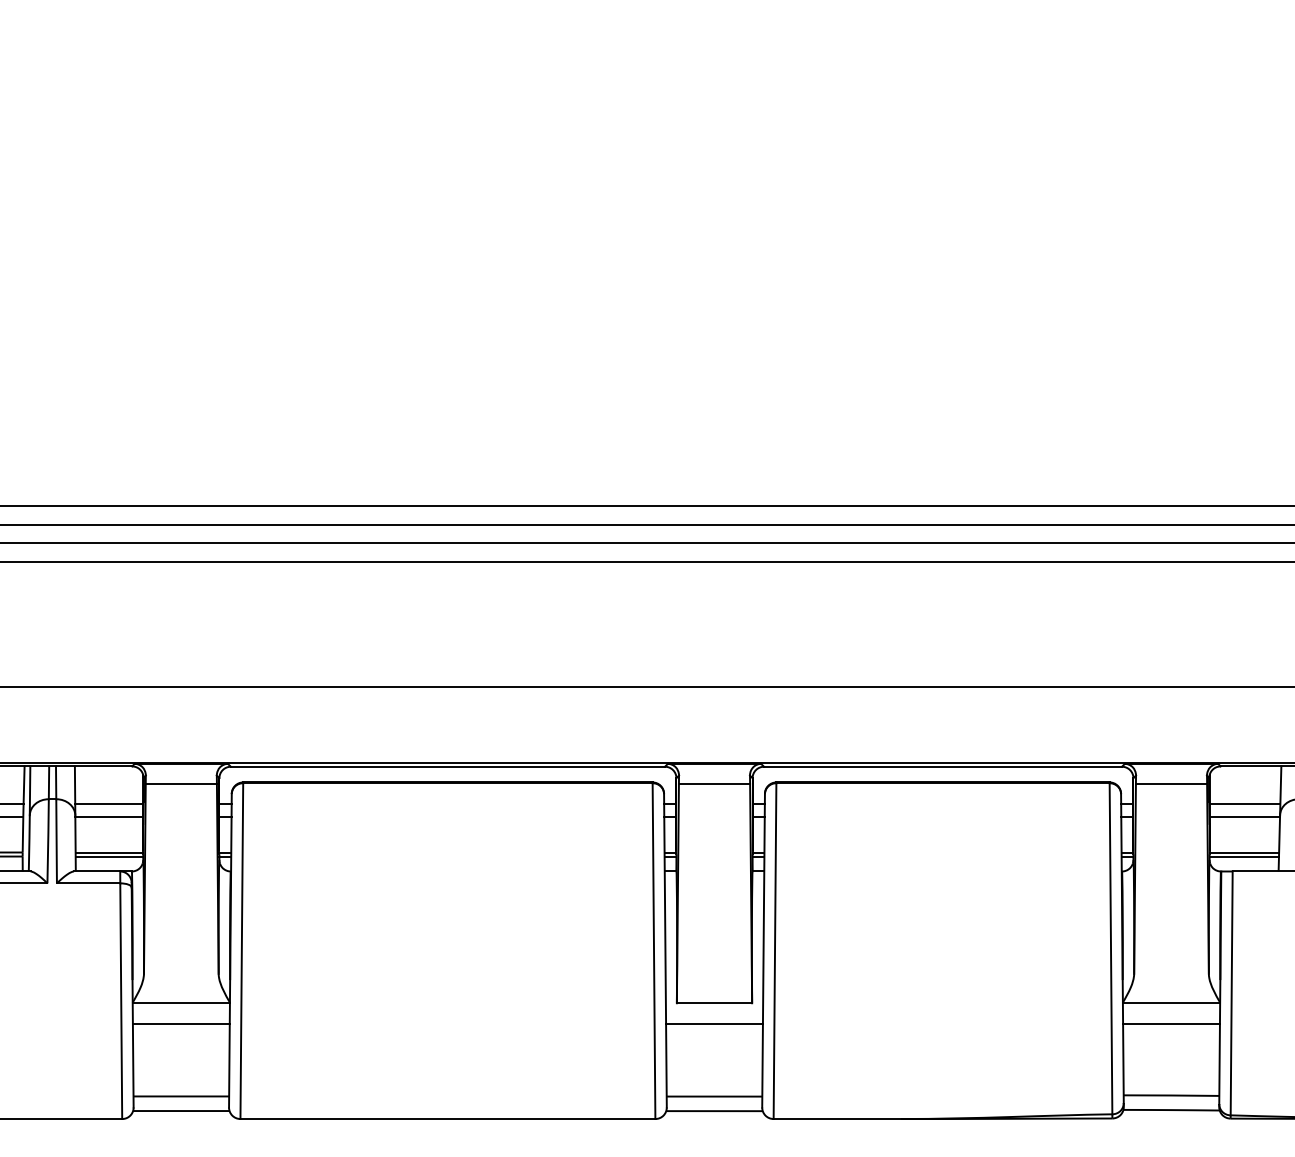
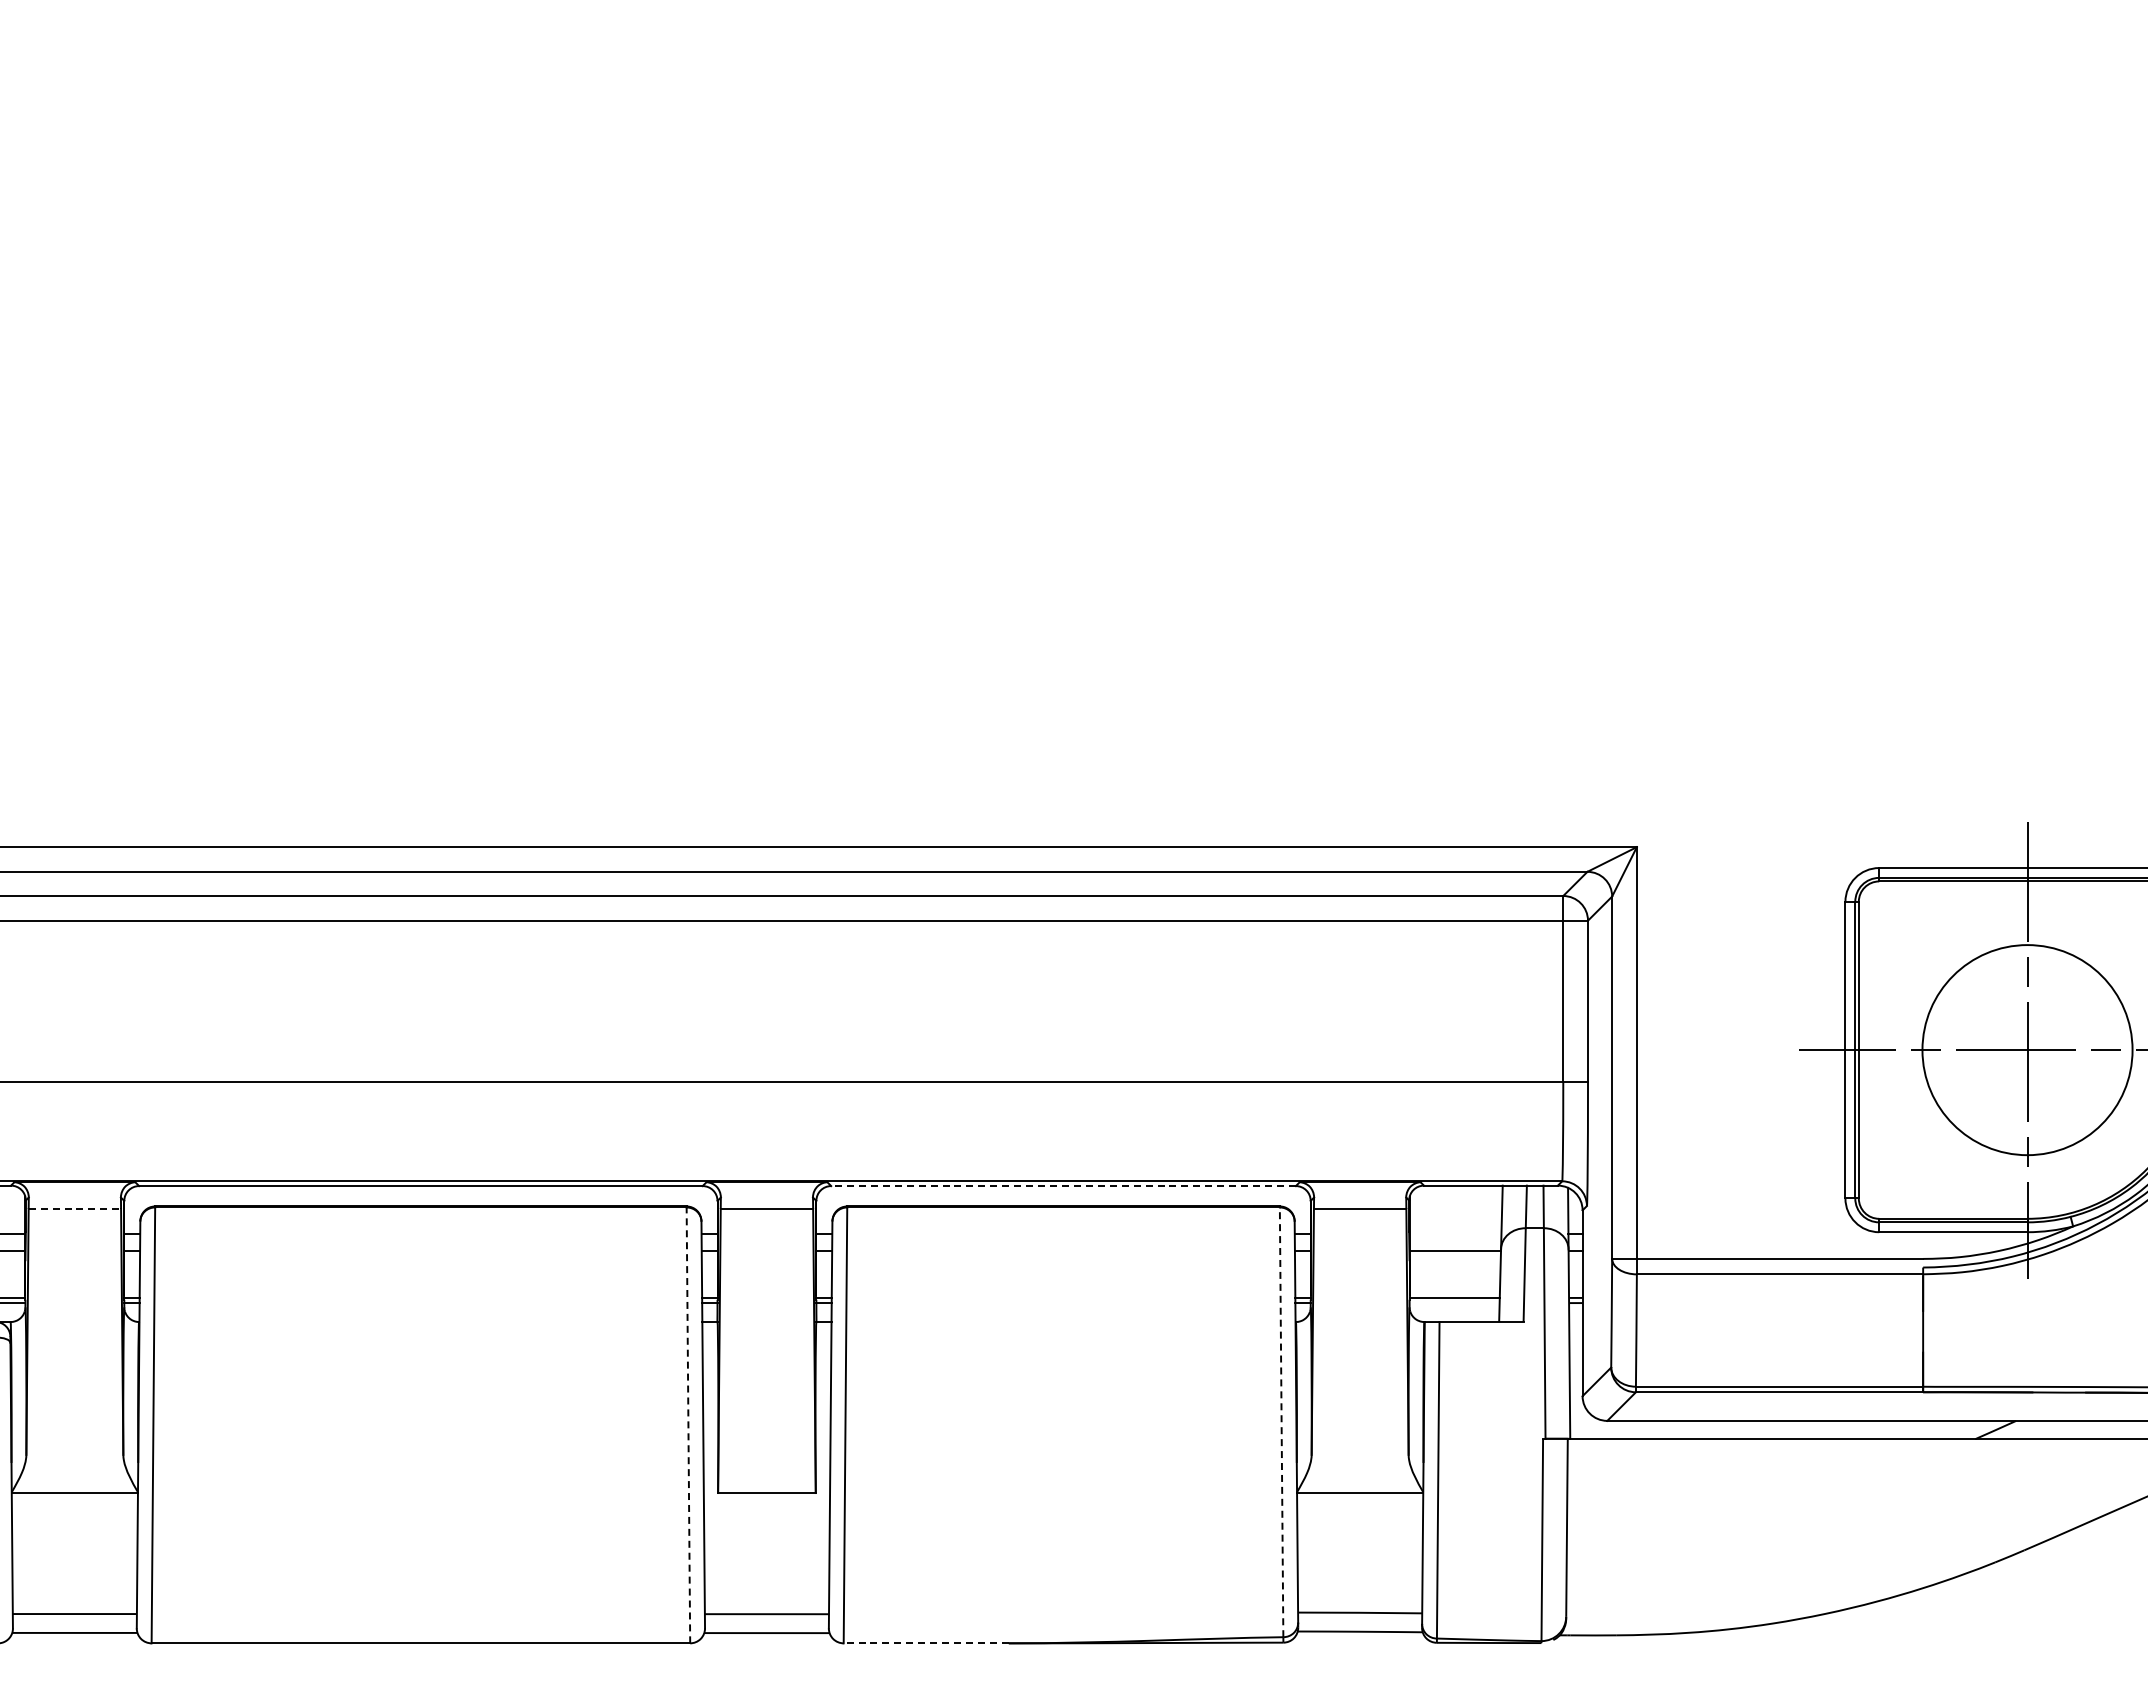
line: (942, 767) -> (1063, 1186), solid -> dashed
line: (181, 784) -> (75, 1208), solid -> dashed
line: (1244, 804) -> (1455, 1234), removed
line: (1244, 857) -> (1454, 1303), removed
line: (1110, 948) -> (1281, 1422), solid -> dashed
line: (654, 951) -> (688, 1425), solid -> dashed
line: (181, 1023) -> (74, 1519), removed
line: (714, 1023) -> (766, 1519), removed
line: (1171, 1023) -> (1360, 1519), removed
line: (837, 1119) -> (926, 1643), solid -> dashed

